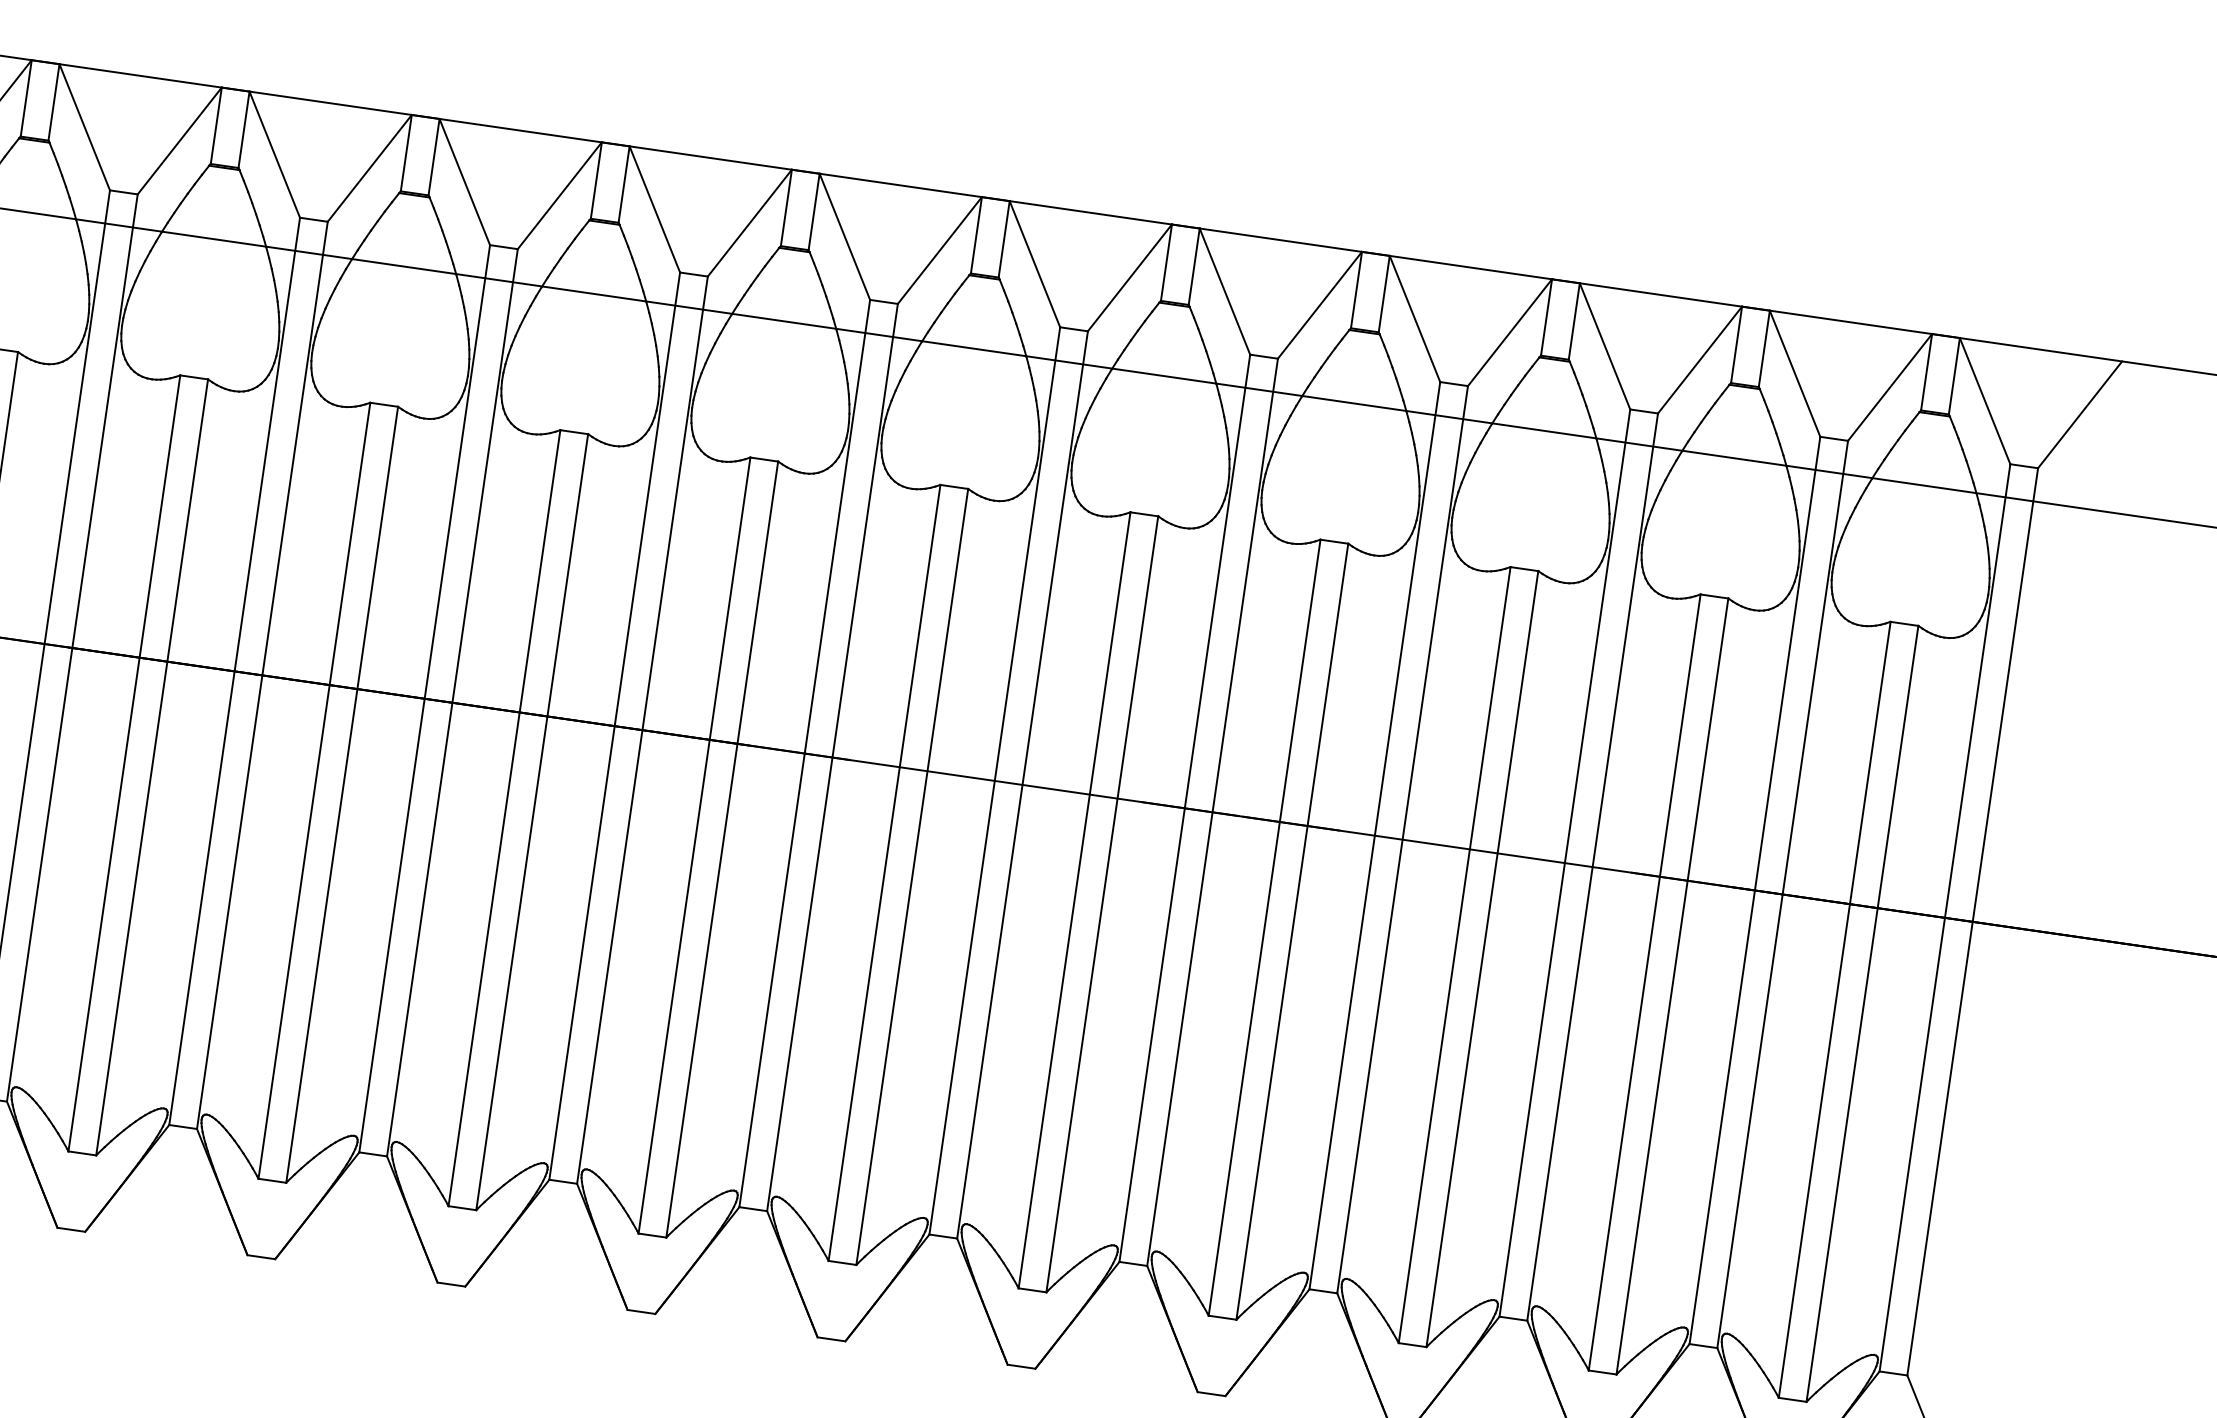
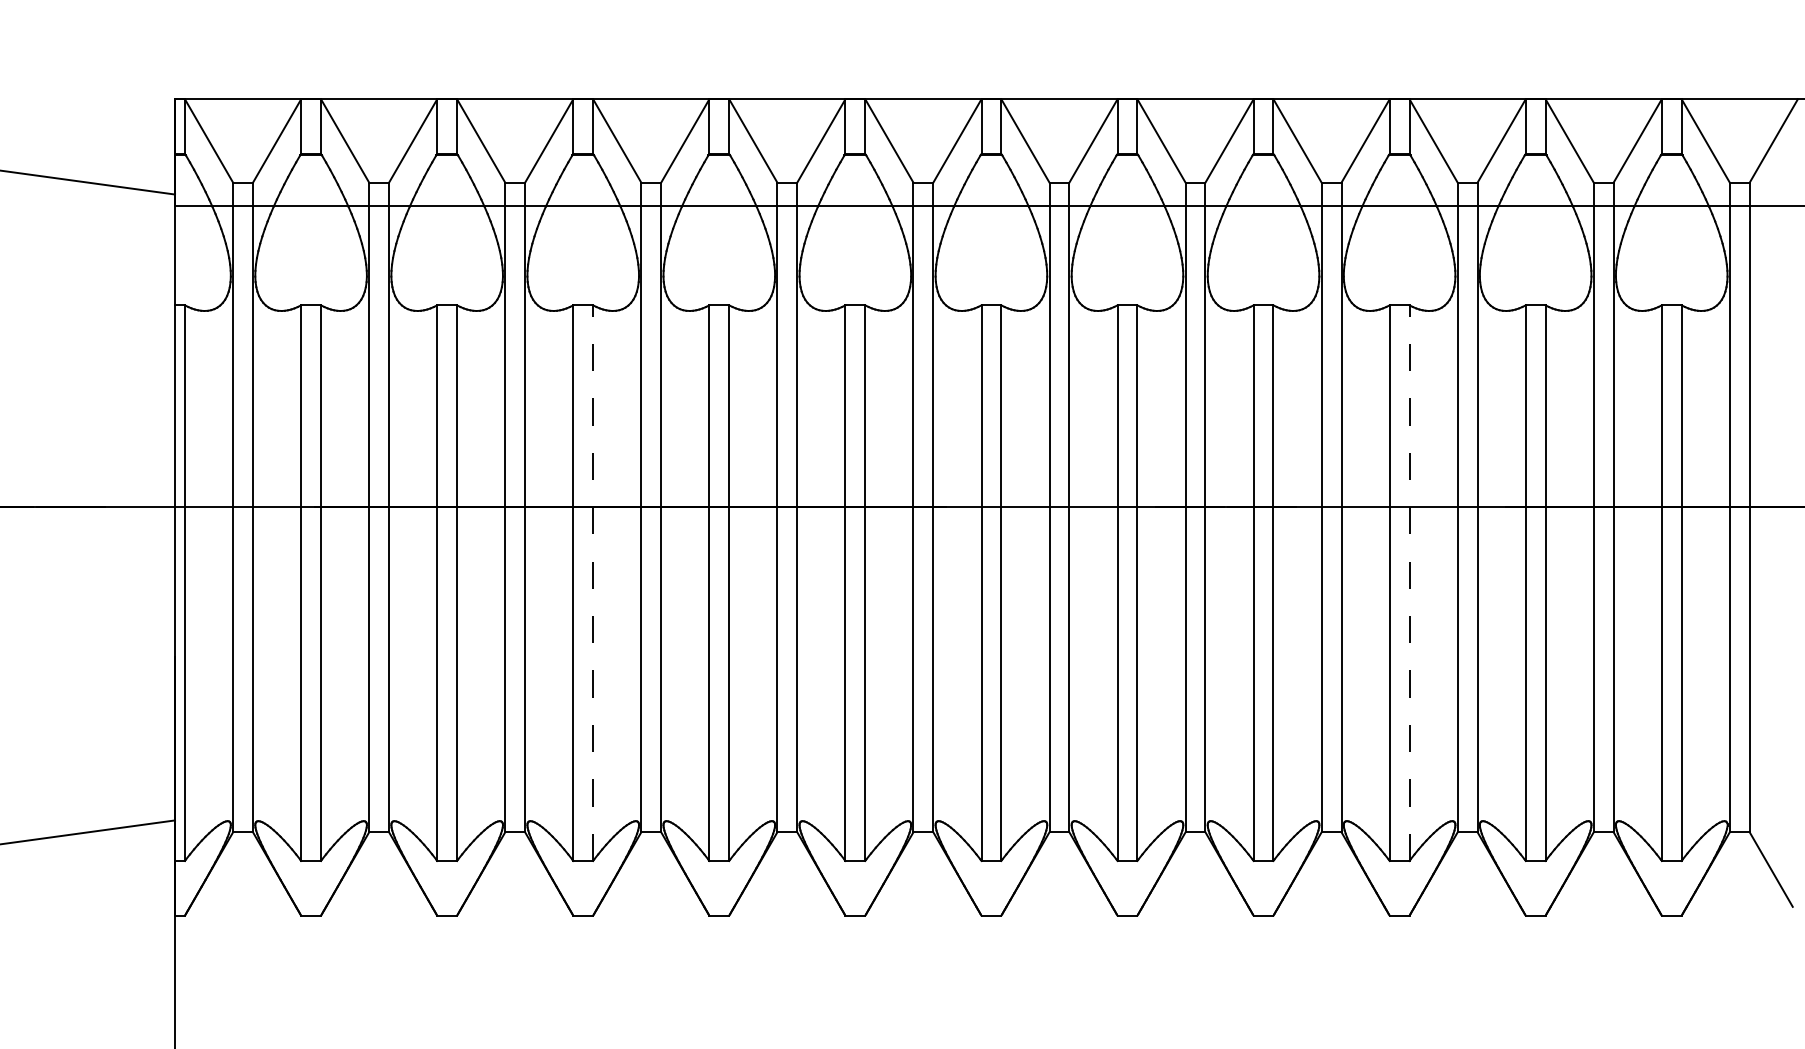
line: (342, 795) -> (593, 583), solid -> dashed
line: (1482, 959) -> (1409, 583), solid -> dashed

